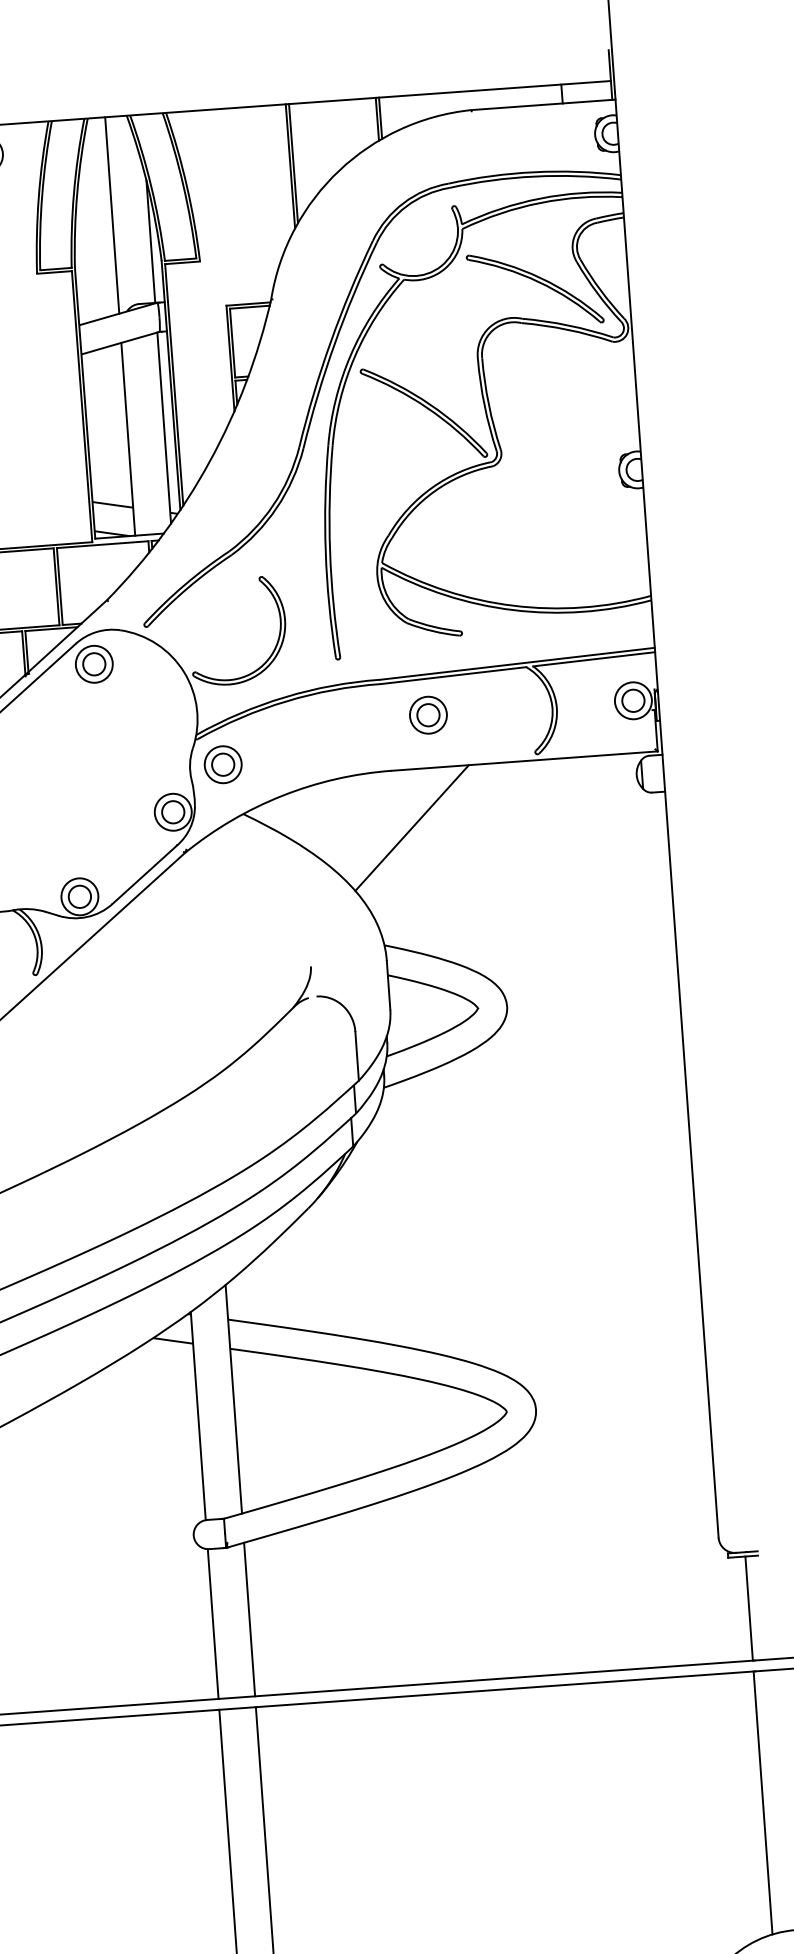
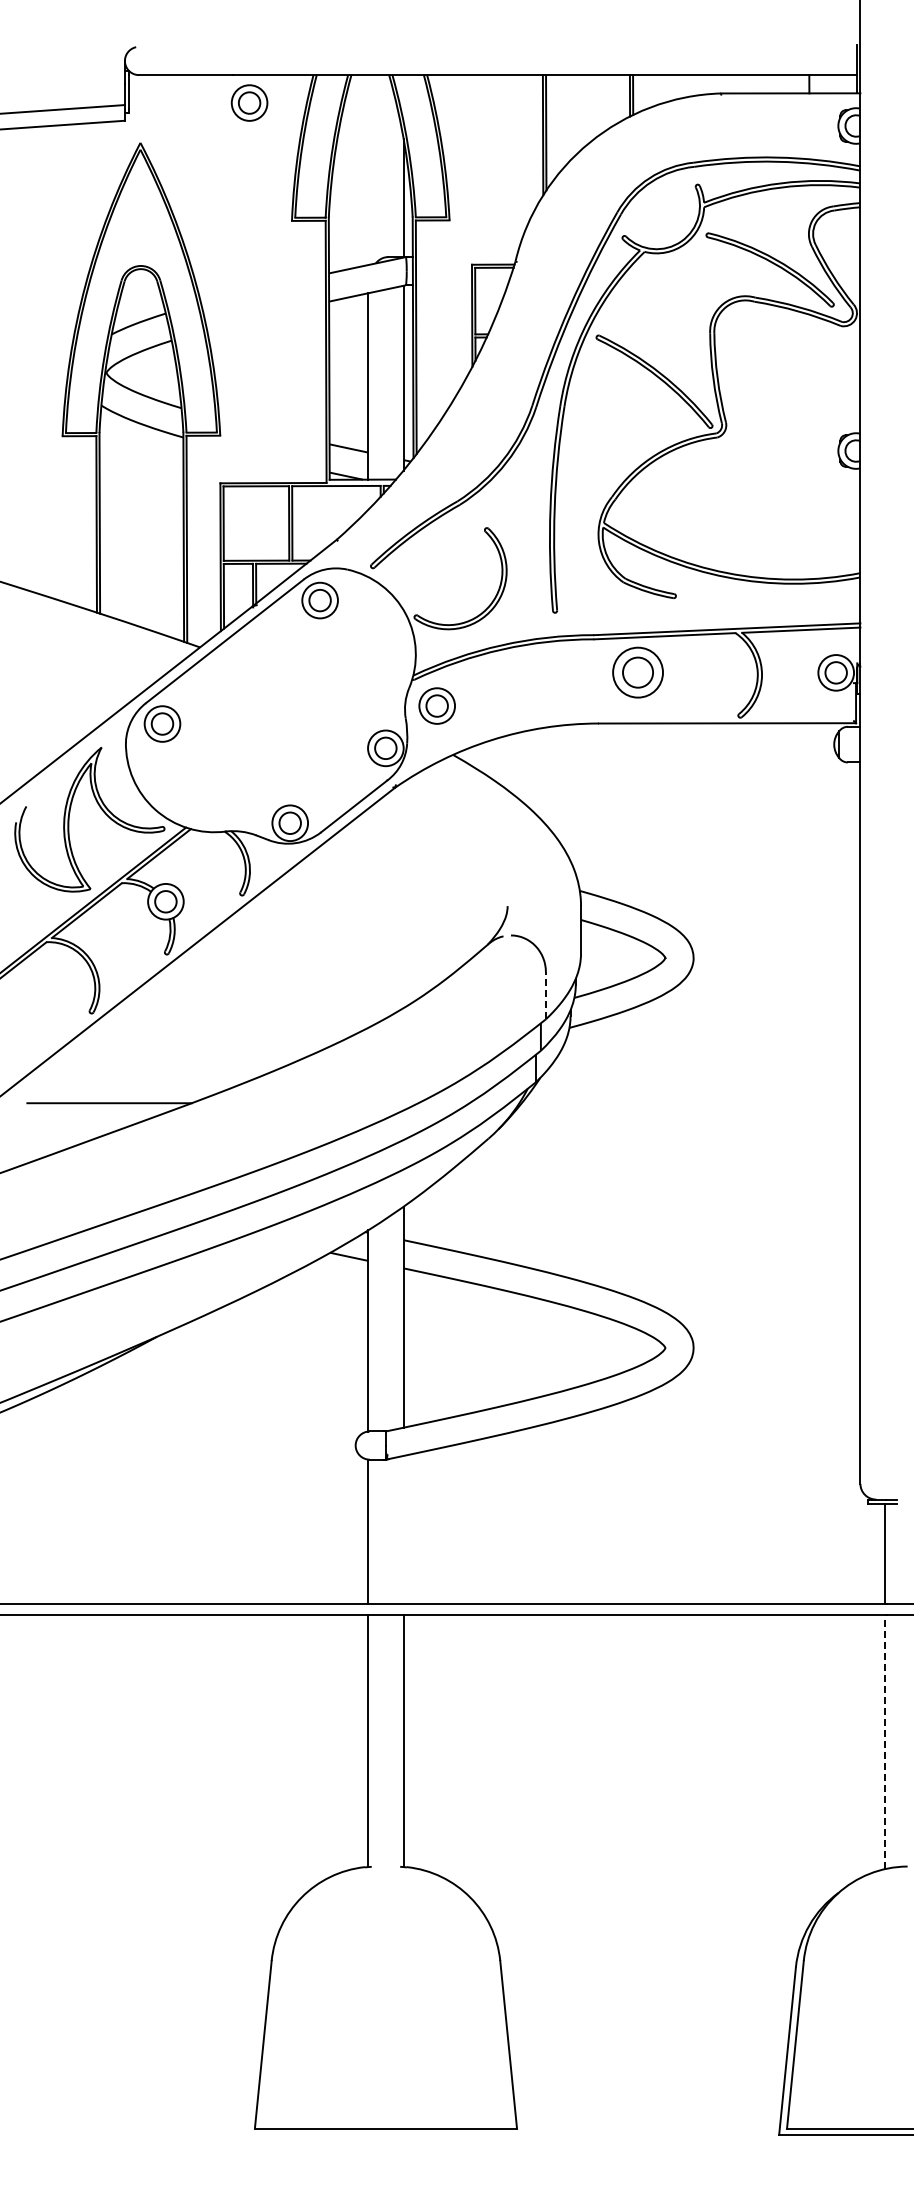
line: (112, 215) -> (368, 170), removed
part: (427, 715) -> (637, 672), size x1.4
line: (412, 827) -> (614, 779), removed
line: (356, 1056) -> (545, 995), solid -> dashed
line: (249, 1618) -> (403, 1529), removed
line: (762, 1802) -> (884, 1741), solid -> dashed

